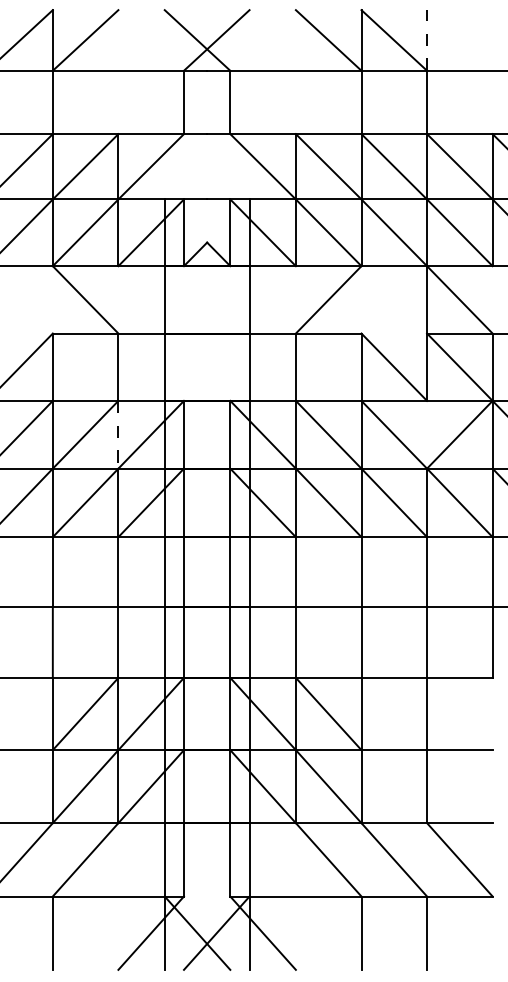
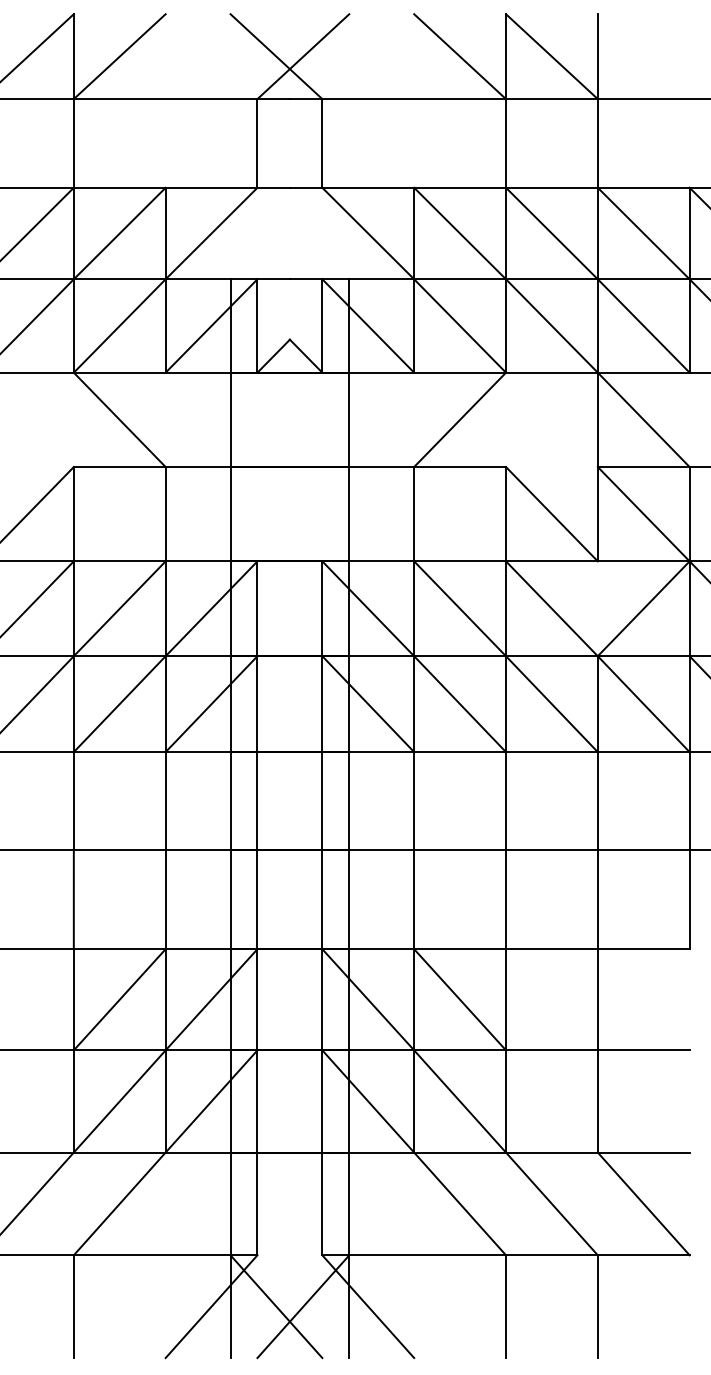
line: (426, 40) -> (597, 56), dashed -> solid
line: (118, 435) -> (165, 609), dashed -> solid

